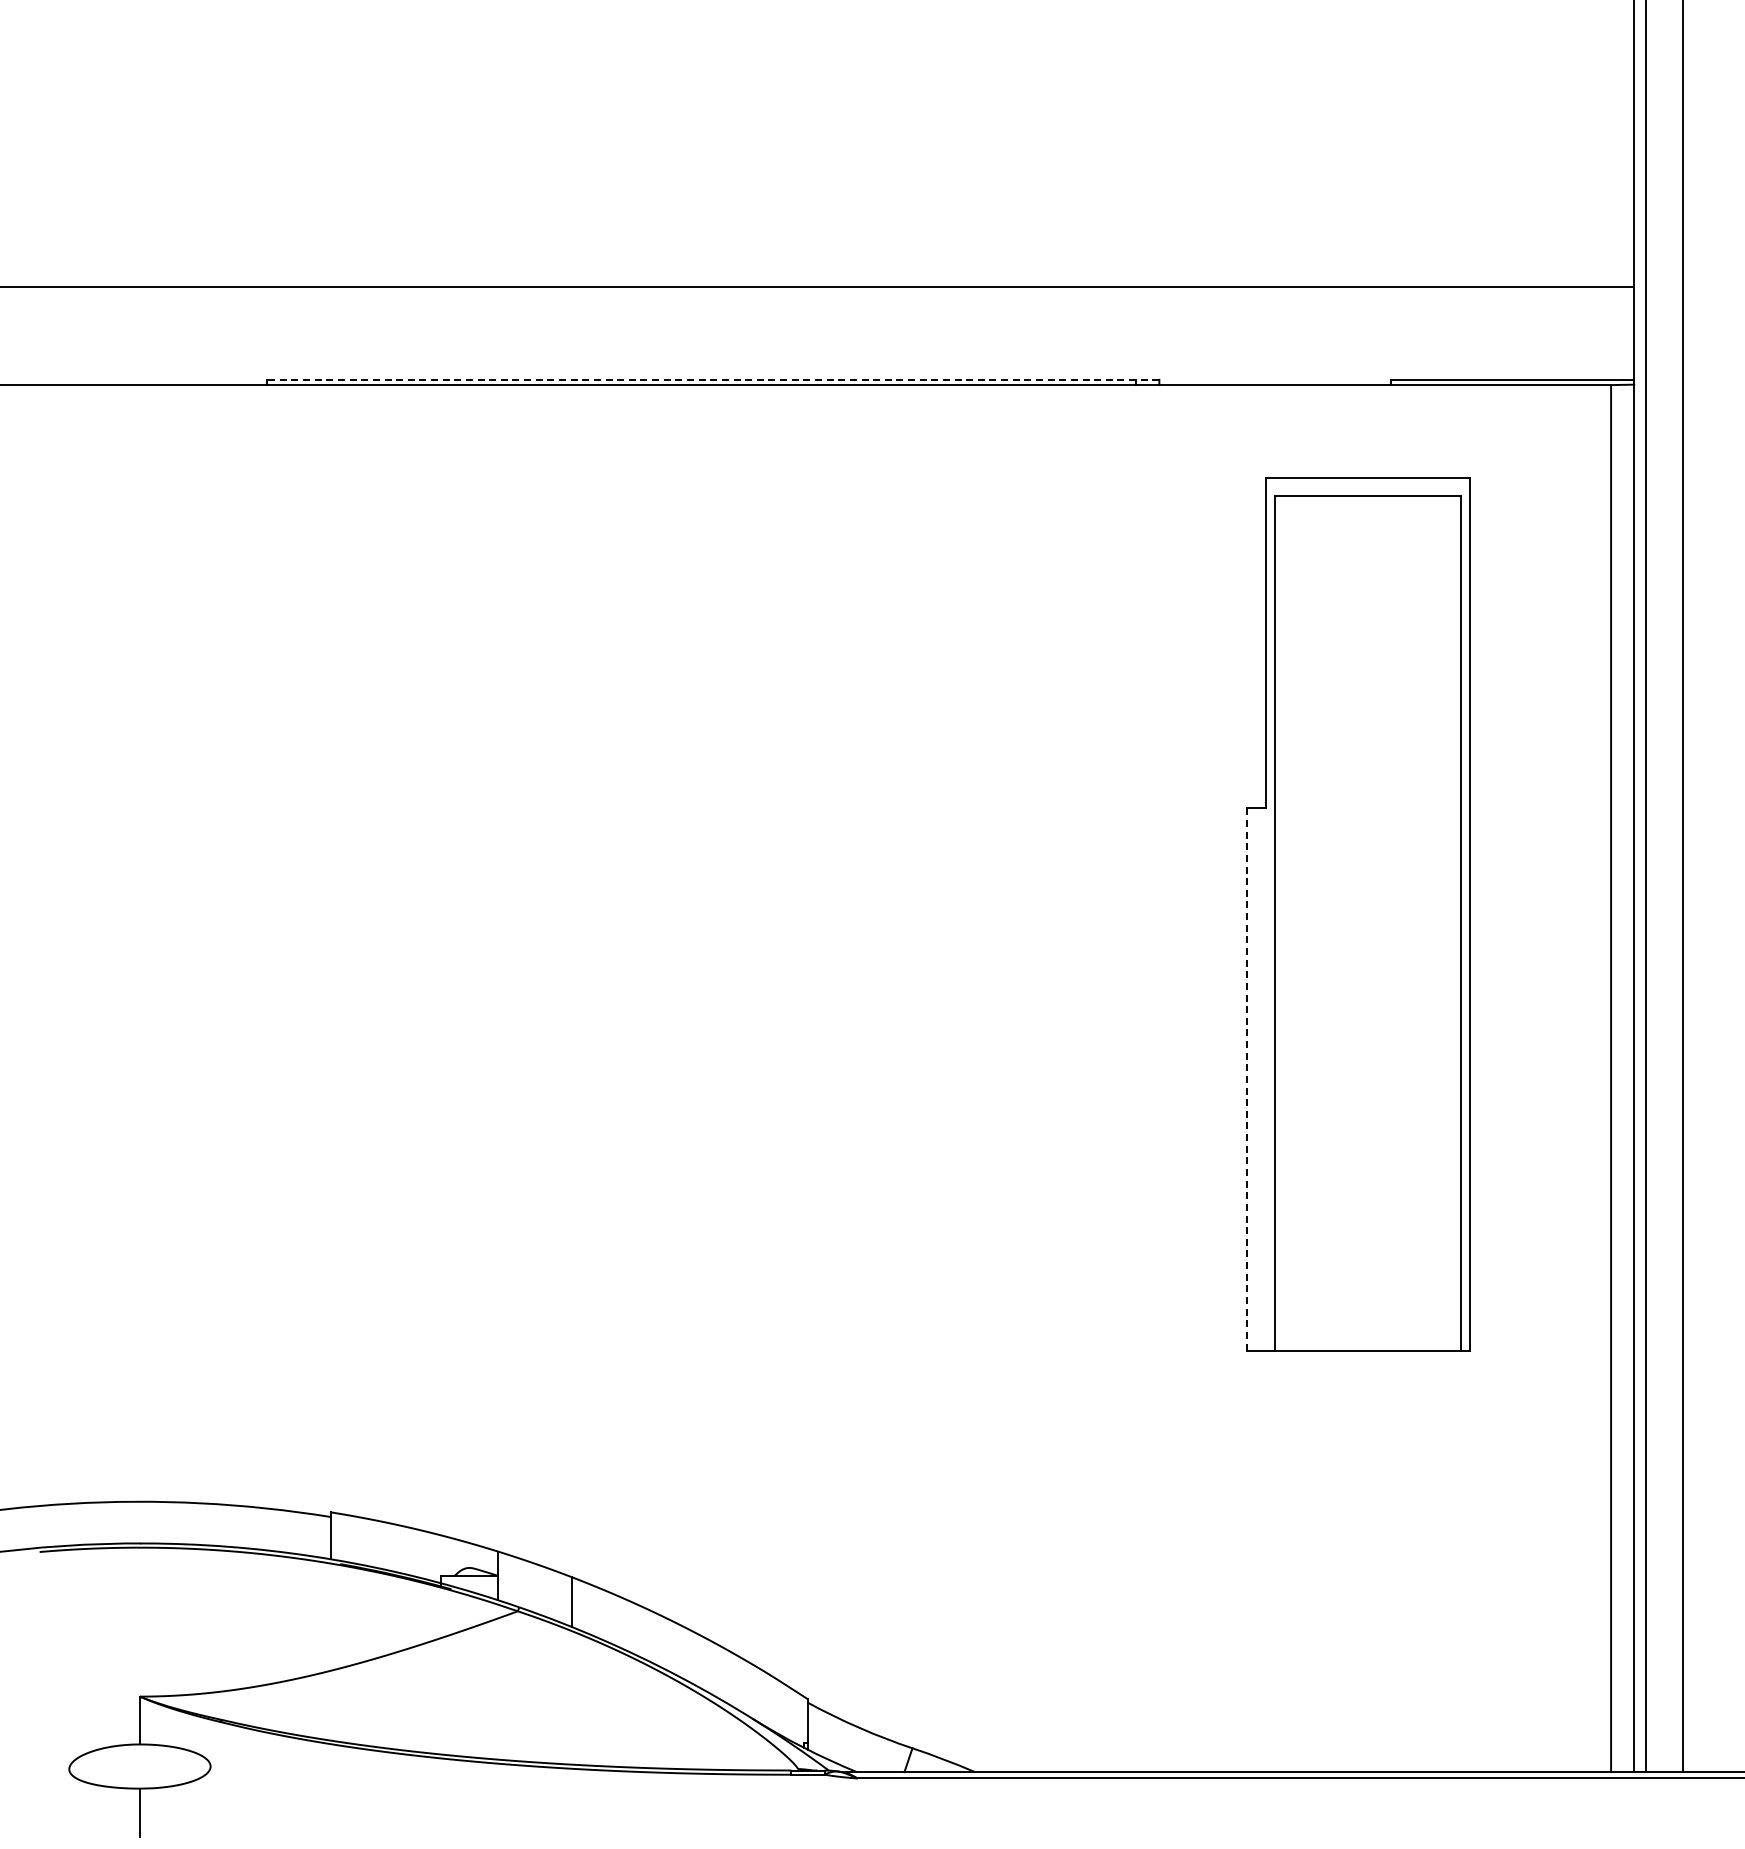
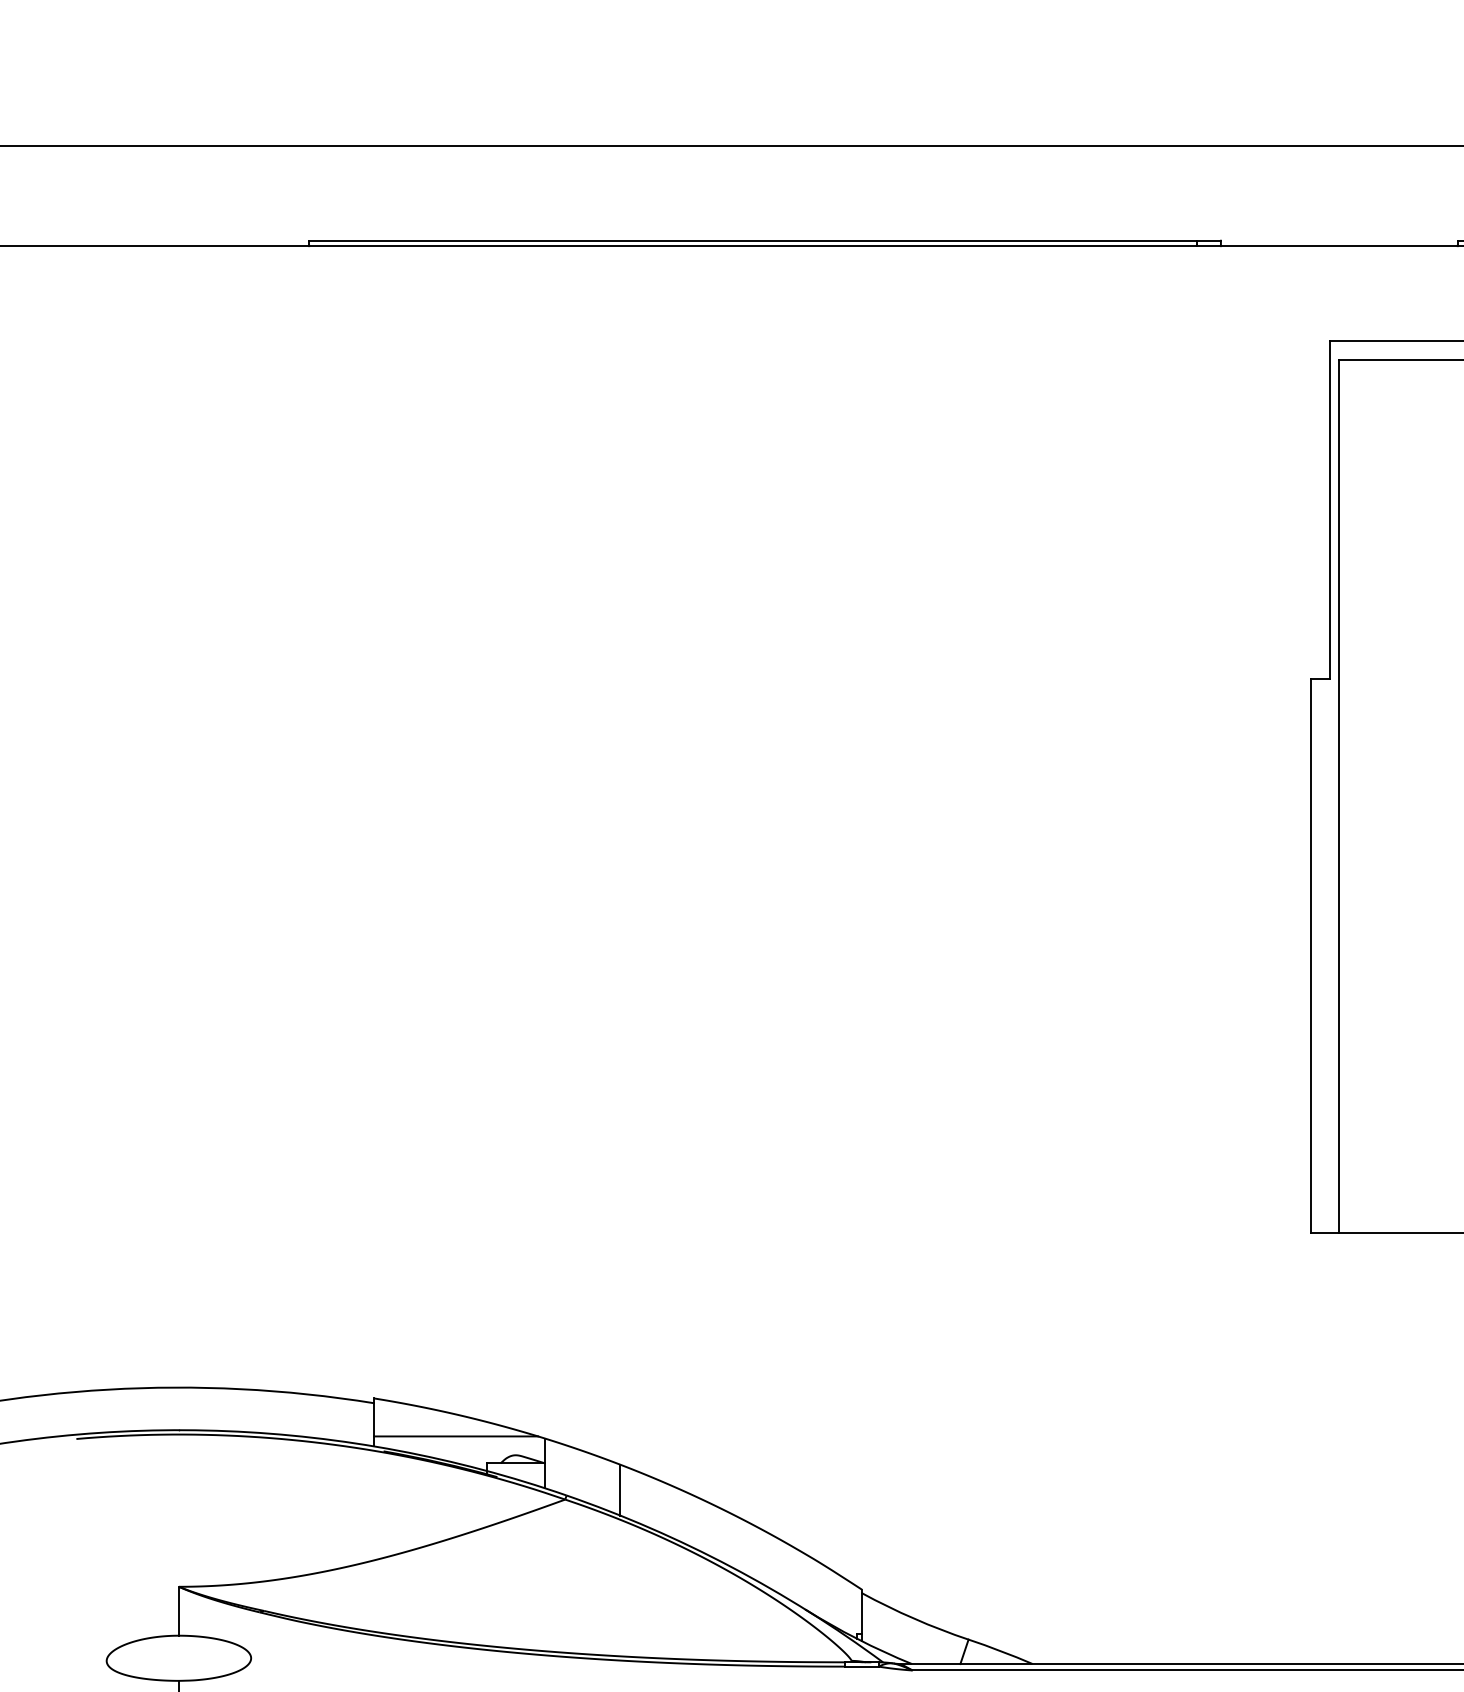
line: (713, 379) -> (765, 240), dashed -> solid
line: (1247, 1078) -> (1311, 954), dashed -> solid
line: (410, 1549) -> (455, 1436), added

